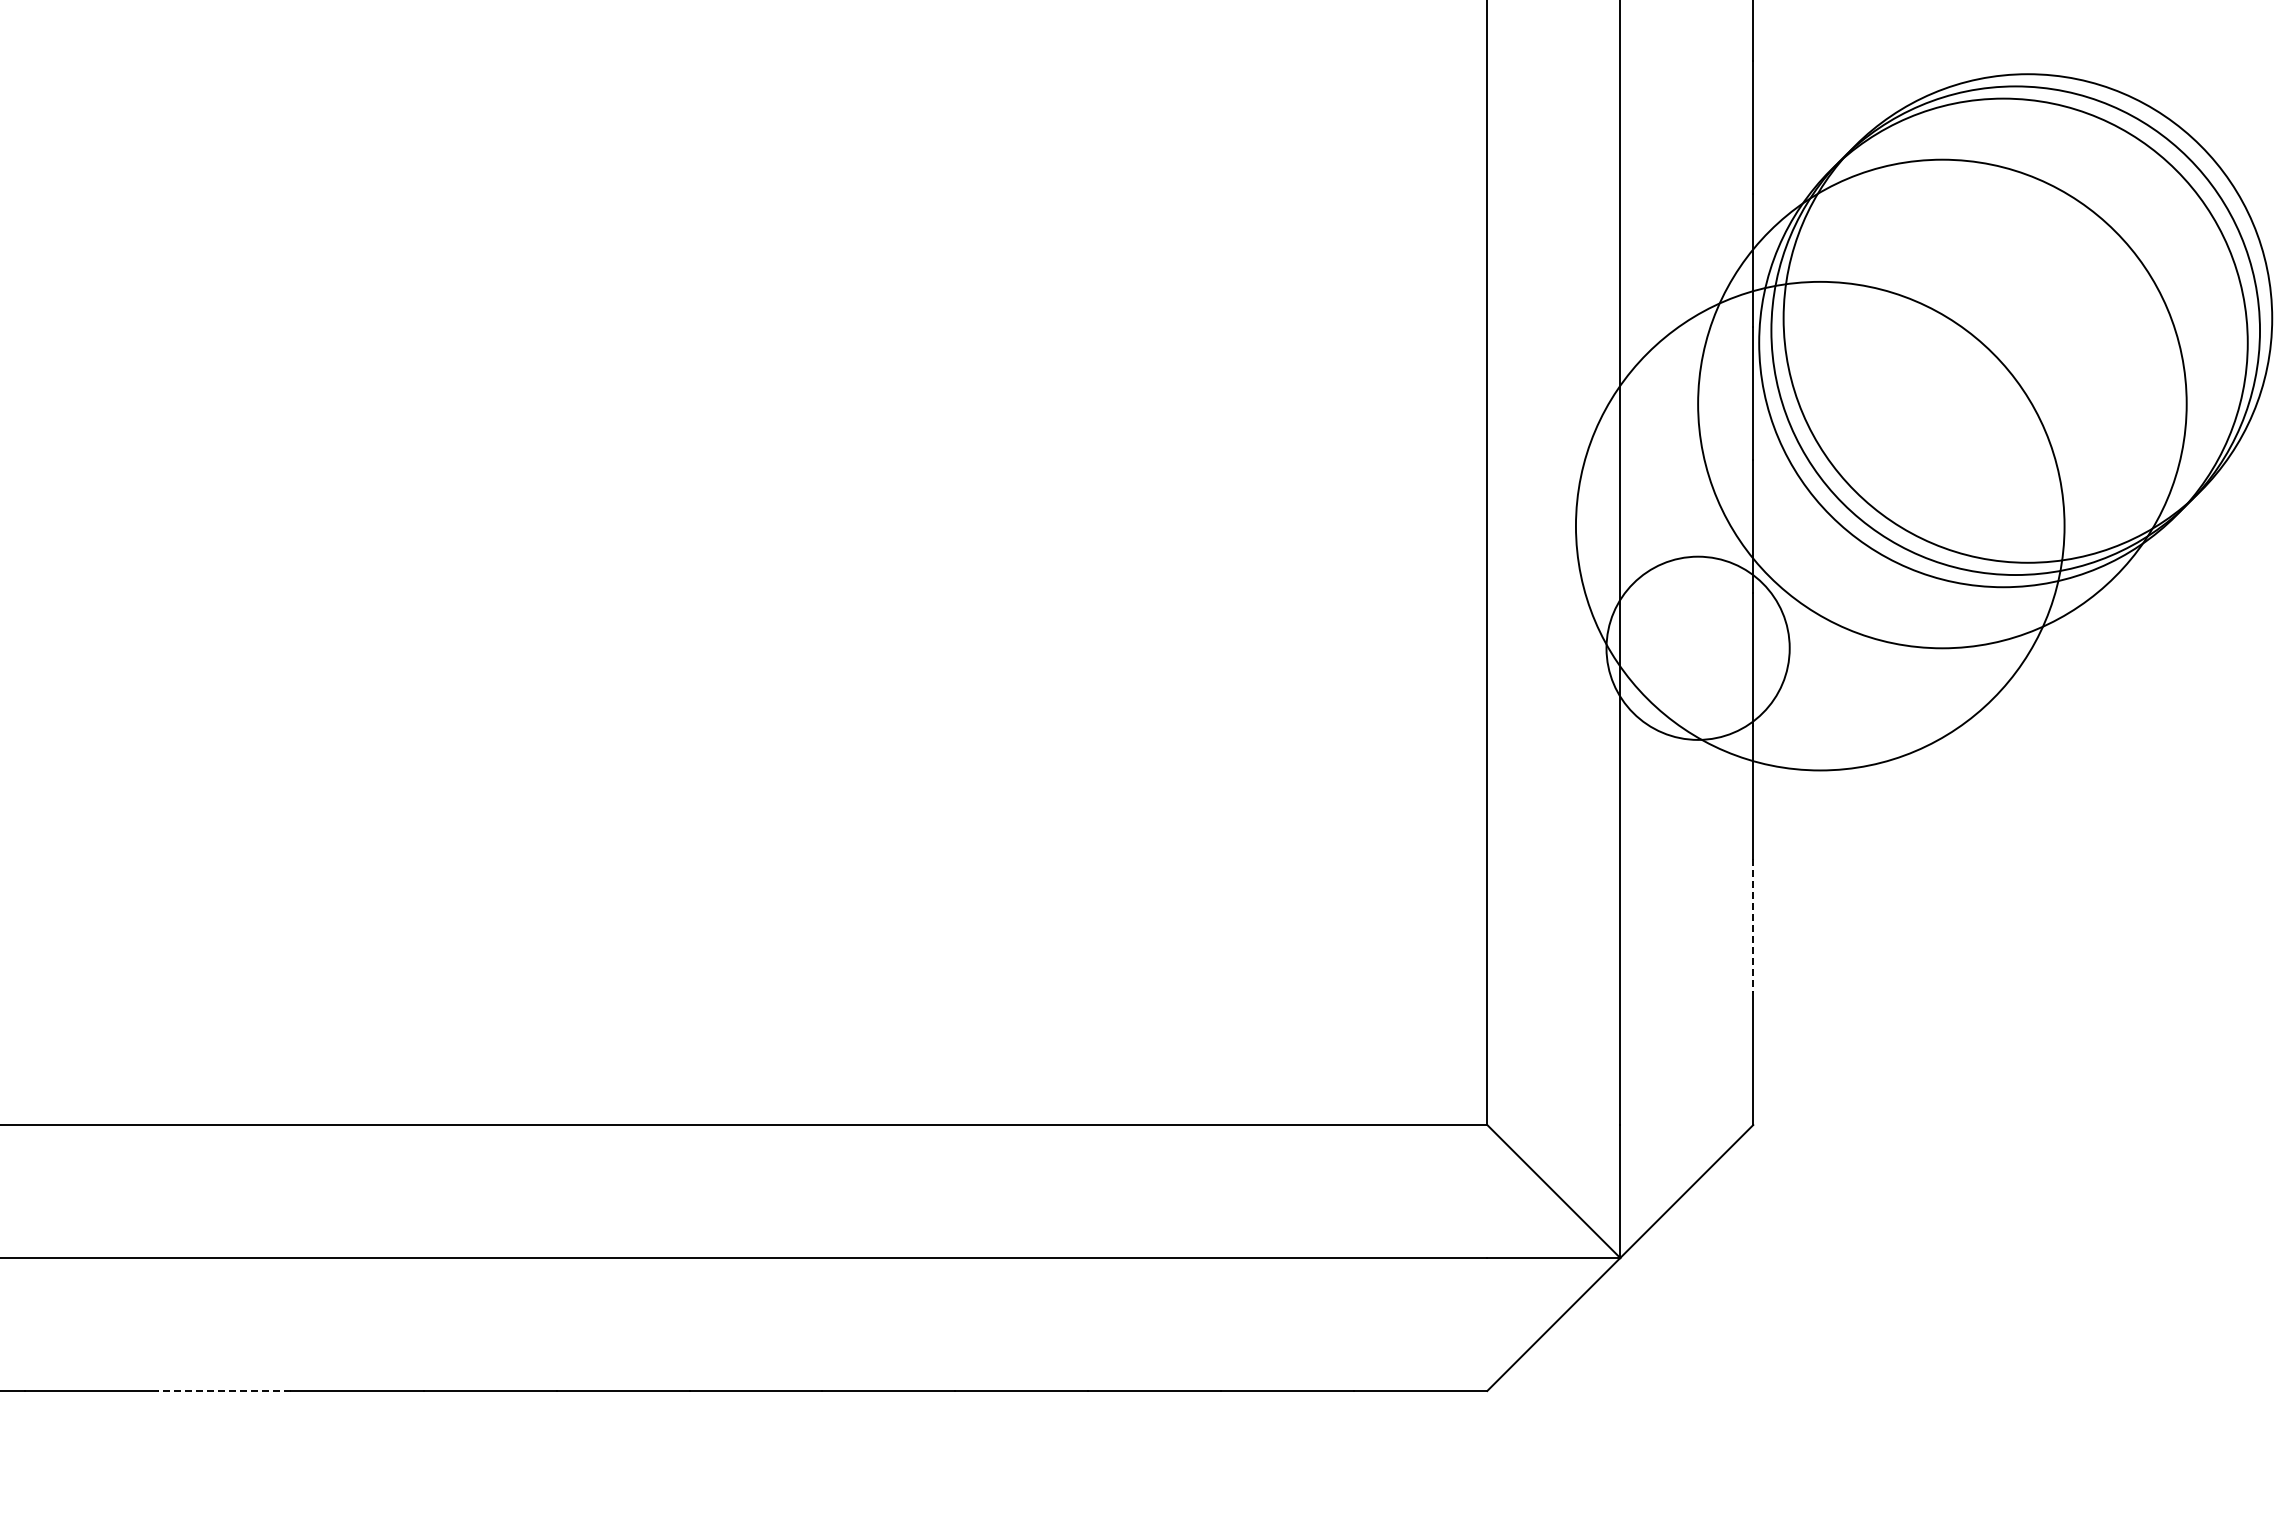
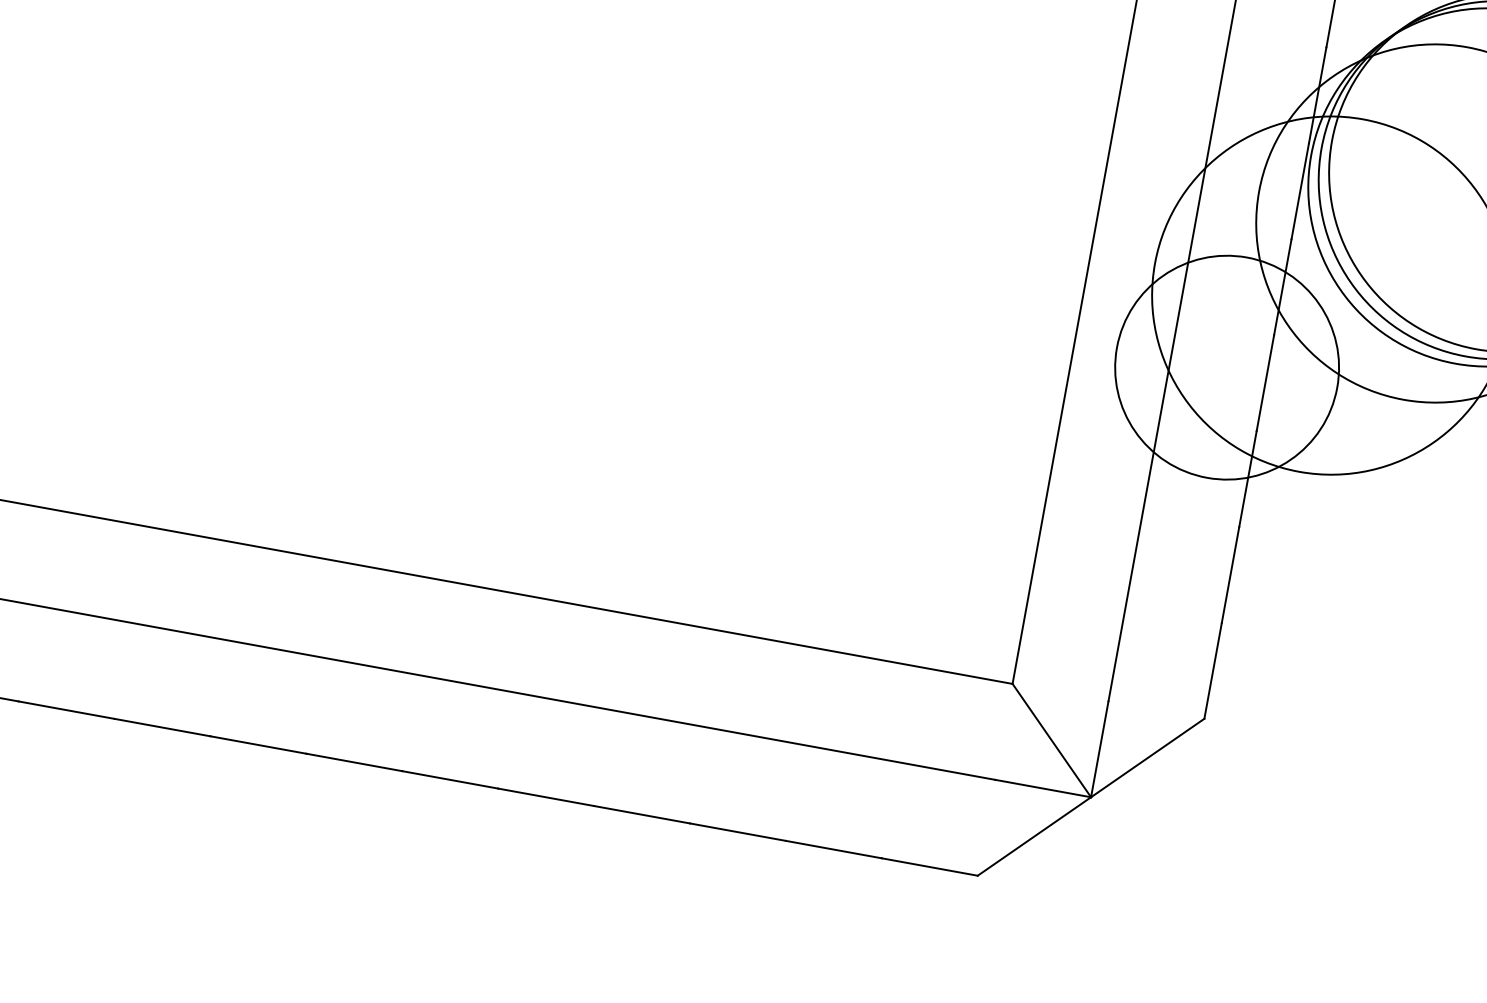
circle: (1697, 648) -> (1226, 367), size x1.67
line: (1753, 926) -> (1230, 575), dashed -> solid
line: (223, 1390) -> (66, 709), dashed -> solid

